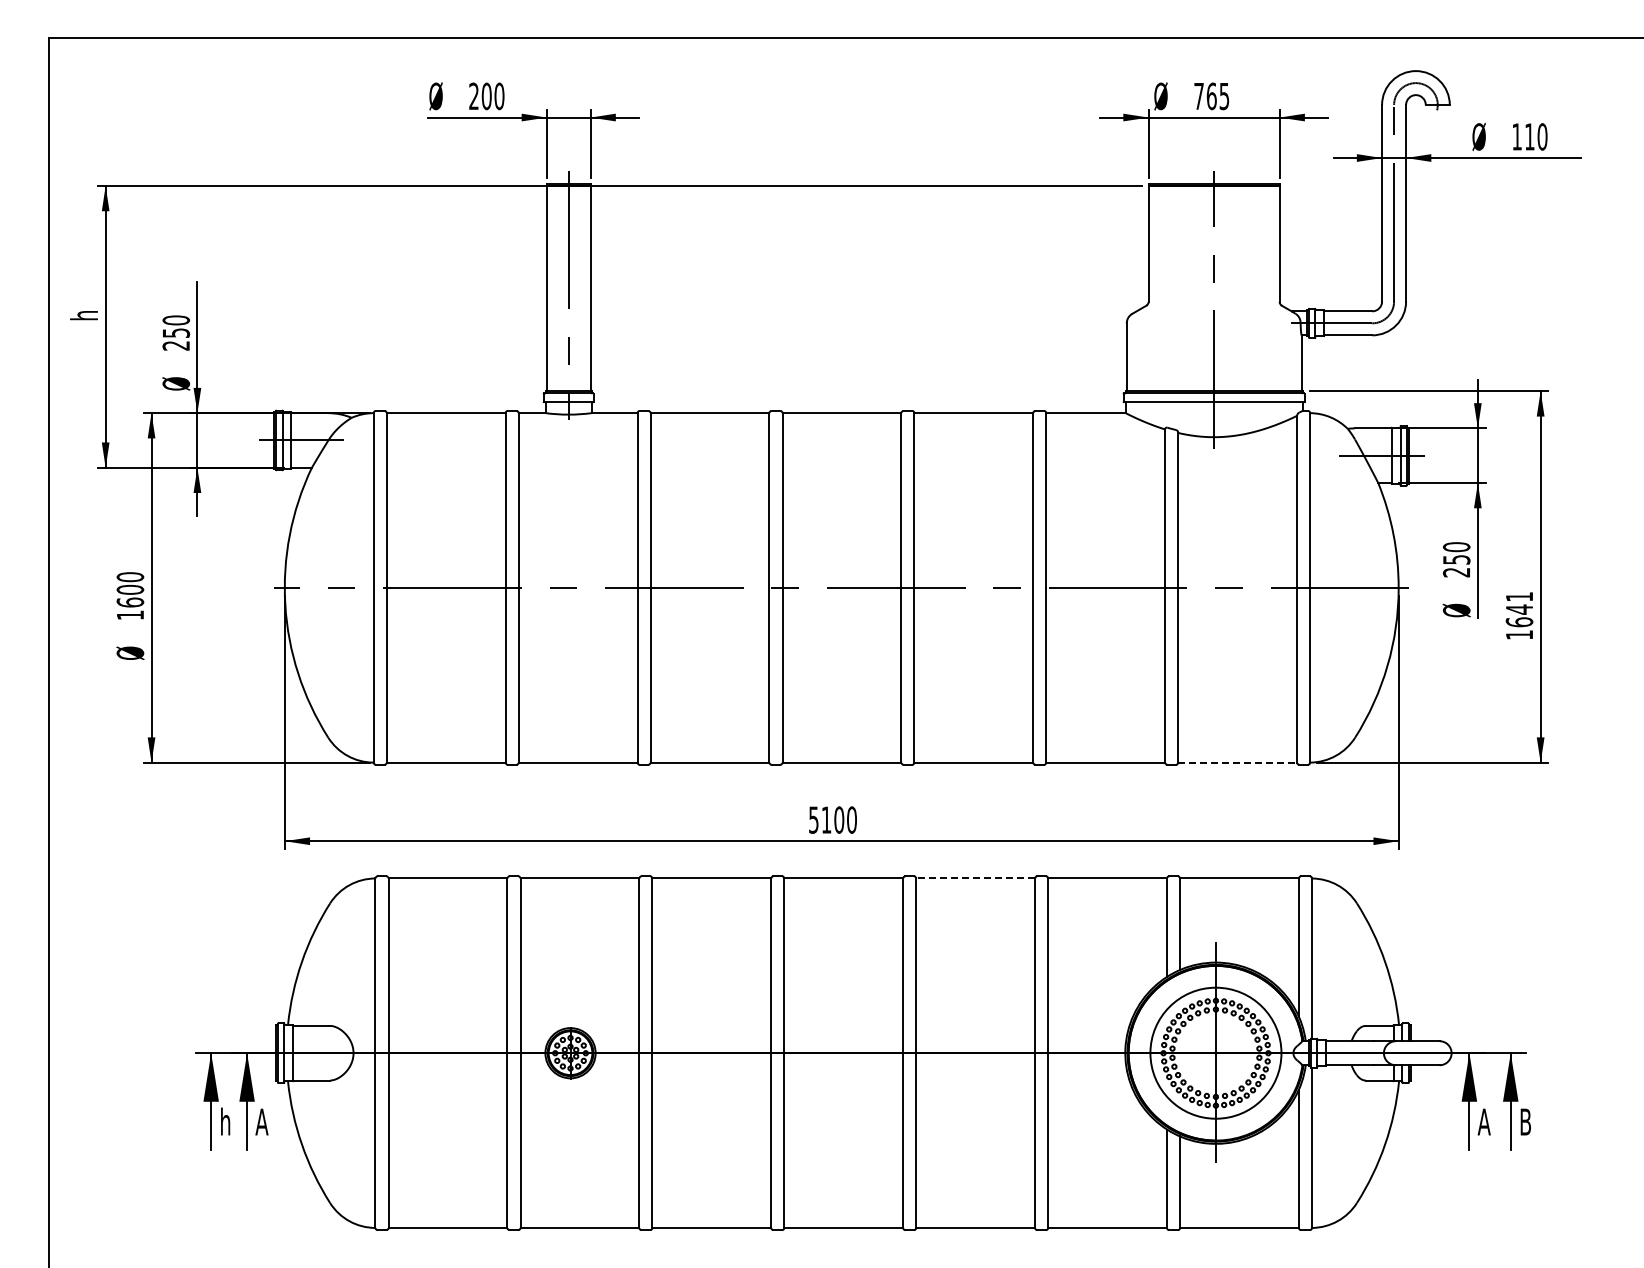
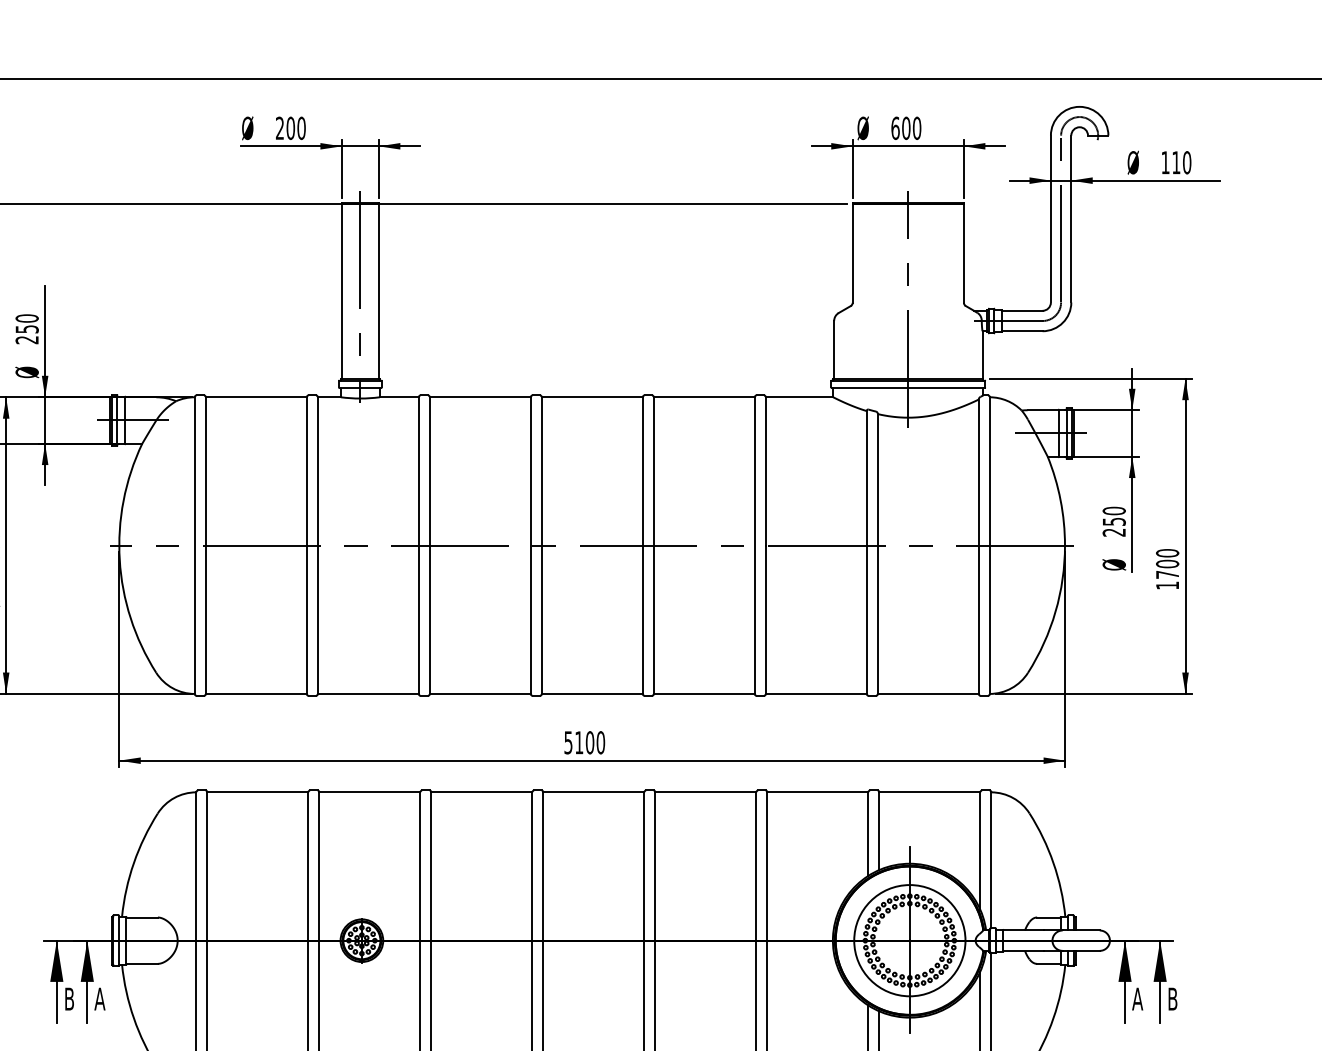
text: (1211, 96) -> (906, 128), 765 -> 600
text: (1519, 609) -> (1167, 563), 1641 -> 1700
line: (1238, 762) -> (929, 693), dashed -> solid
line: (975, 878) -> (705, 792), dashed -> solid
text: (226, 1121) -> (69, 998), h -> B

